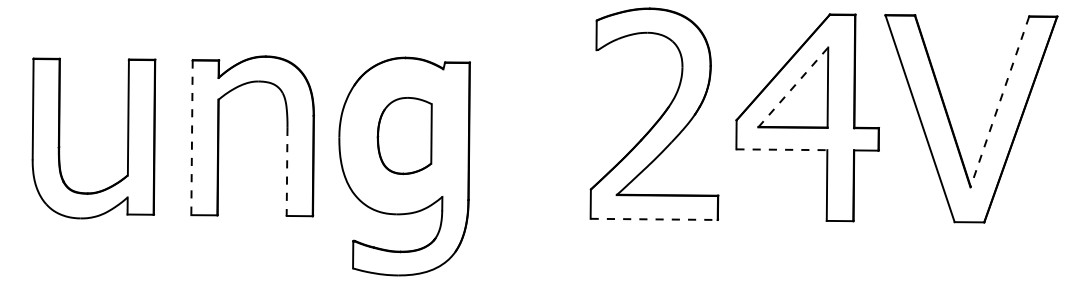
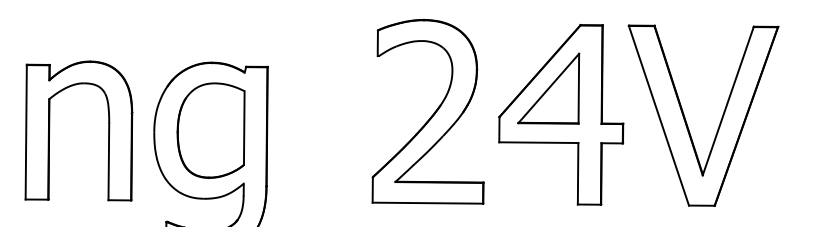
line: (793, 87) -> (548, 88), dashed -> solid
line: (999, 102) -> (727, 101), dashed -> solid
part: (404, 135) -> (210, 130), size x1.43
line: (192, 138) -> (26, 132), dashed -> solid
line: (782, 149) -> (539, 142), dashed -> solid
line: (287, 172) -> (109, 162), dashed -> solid
line: (654, 219) -> (428, 203), dashed -> solid

